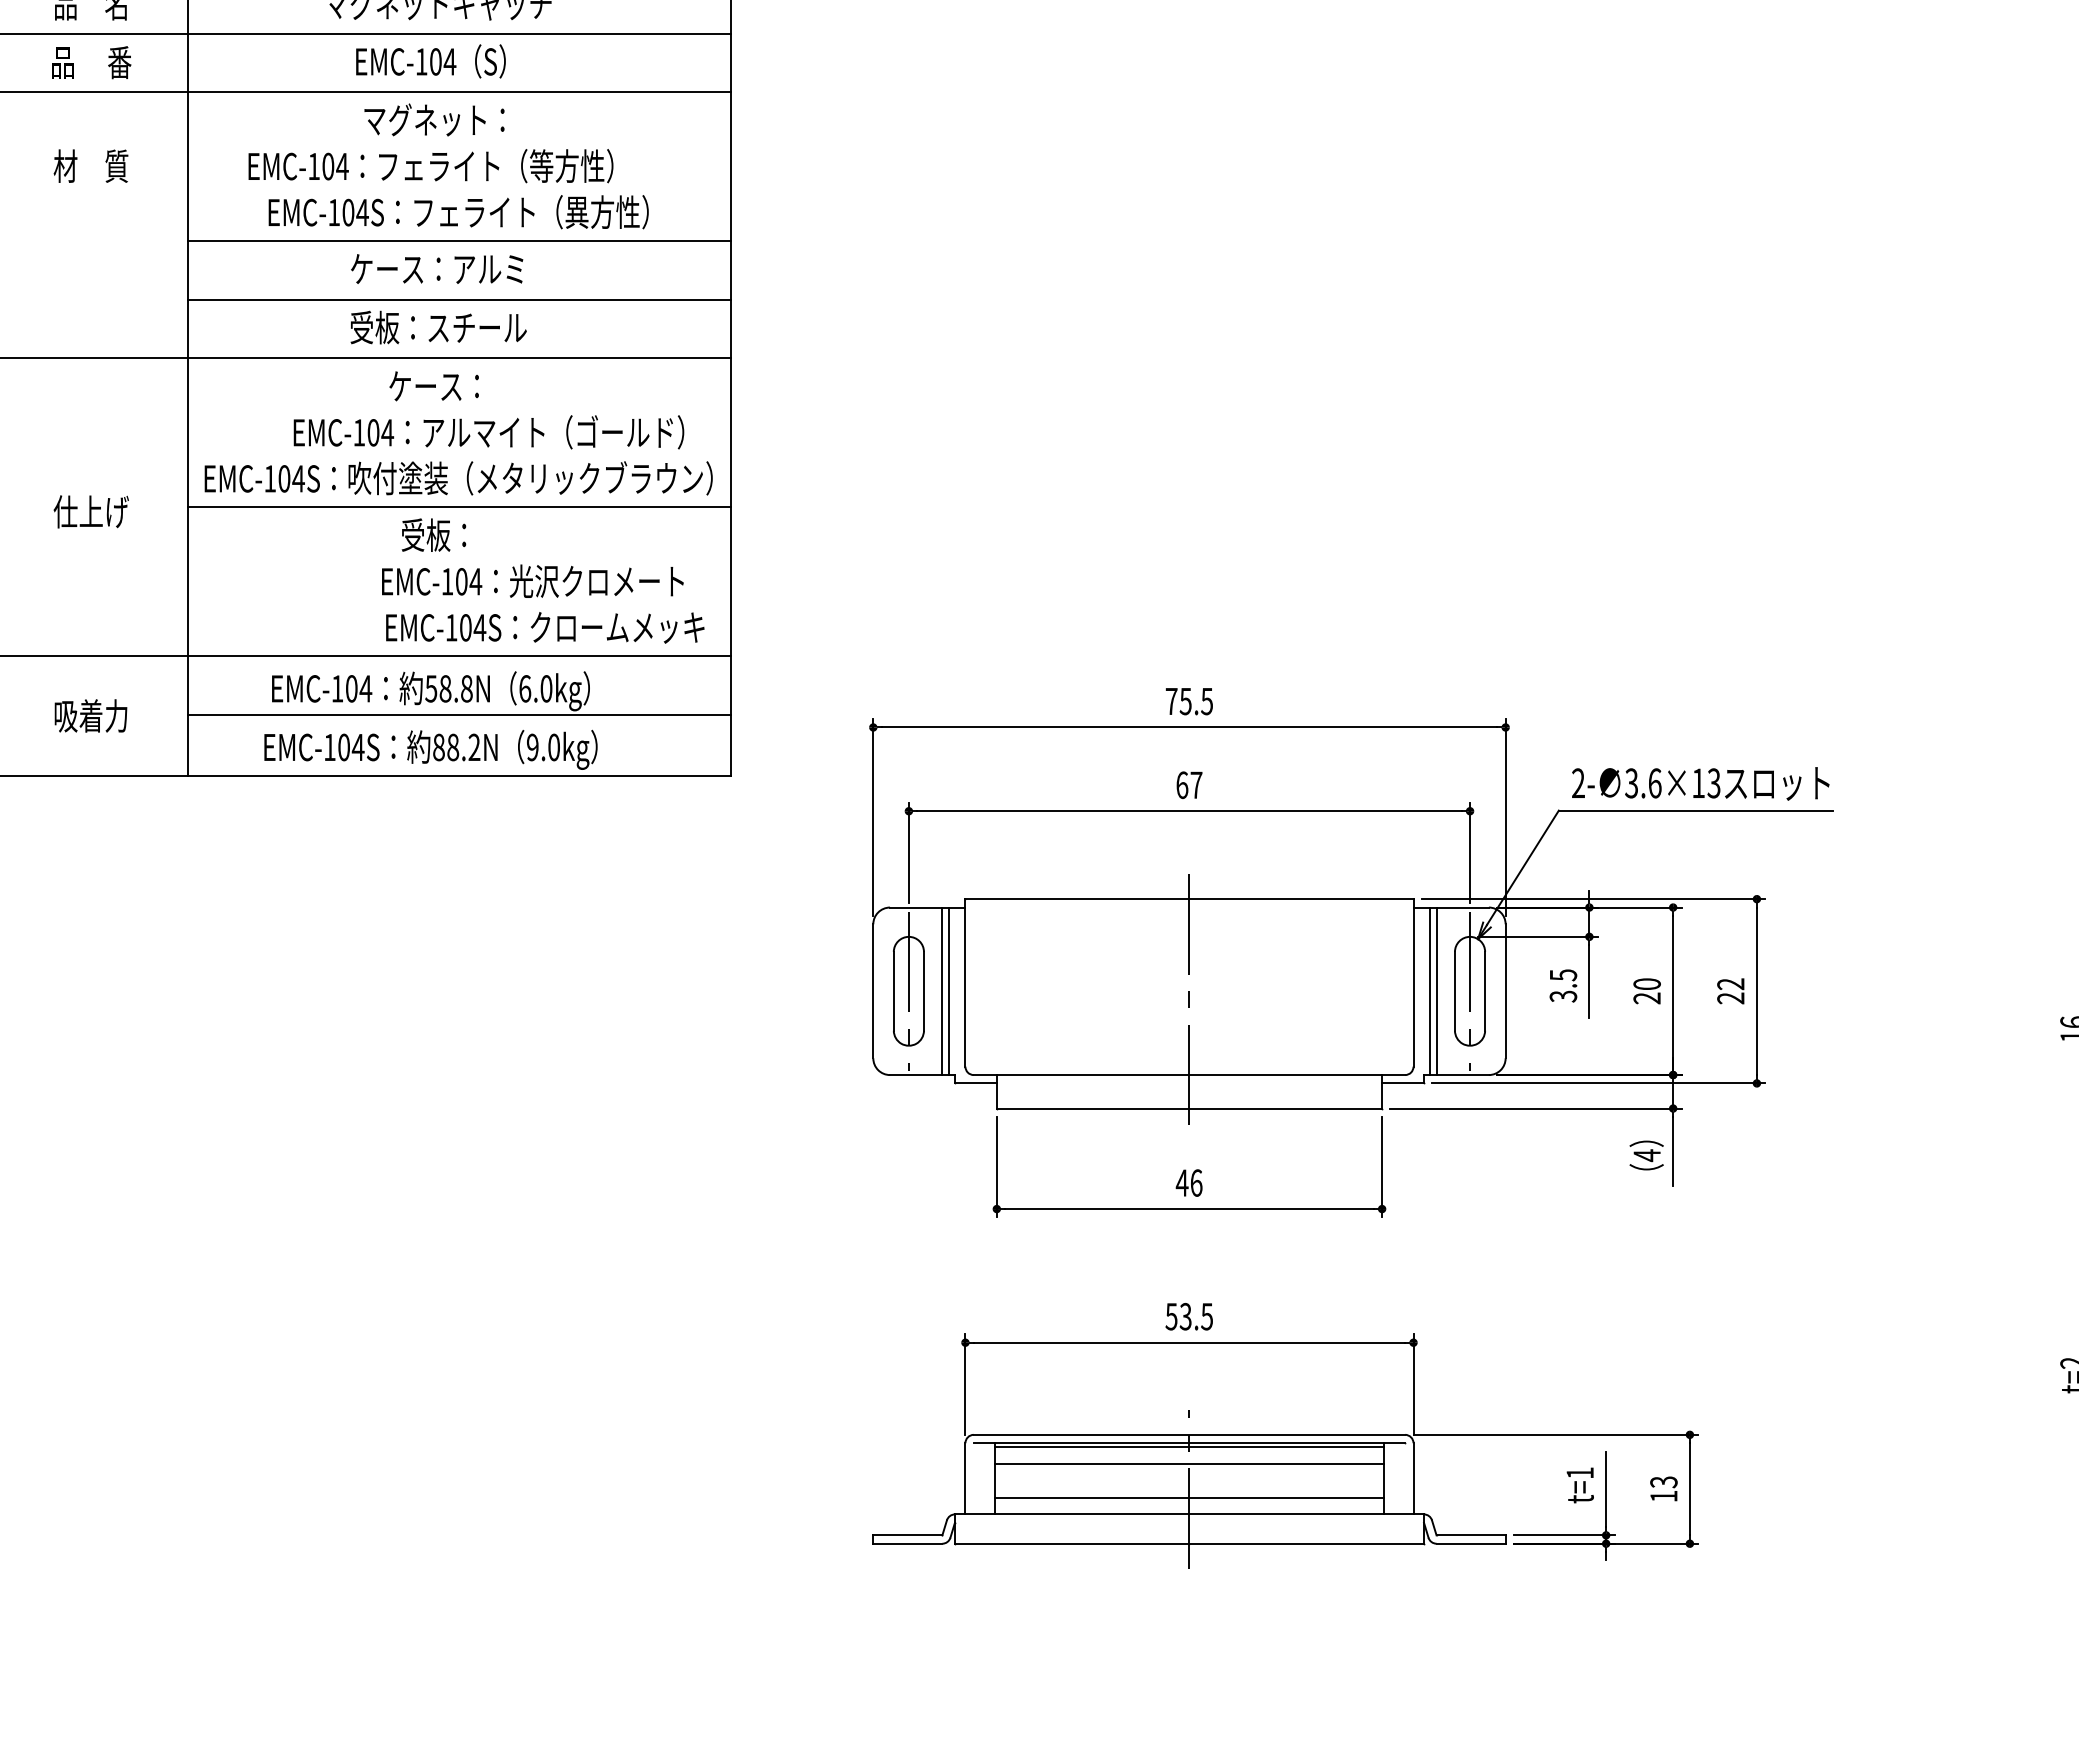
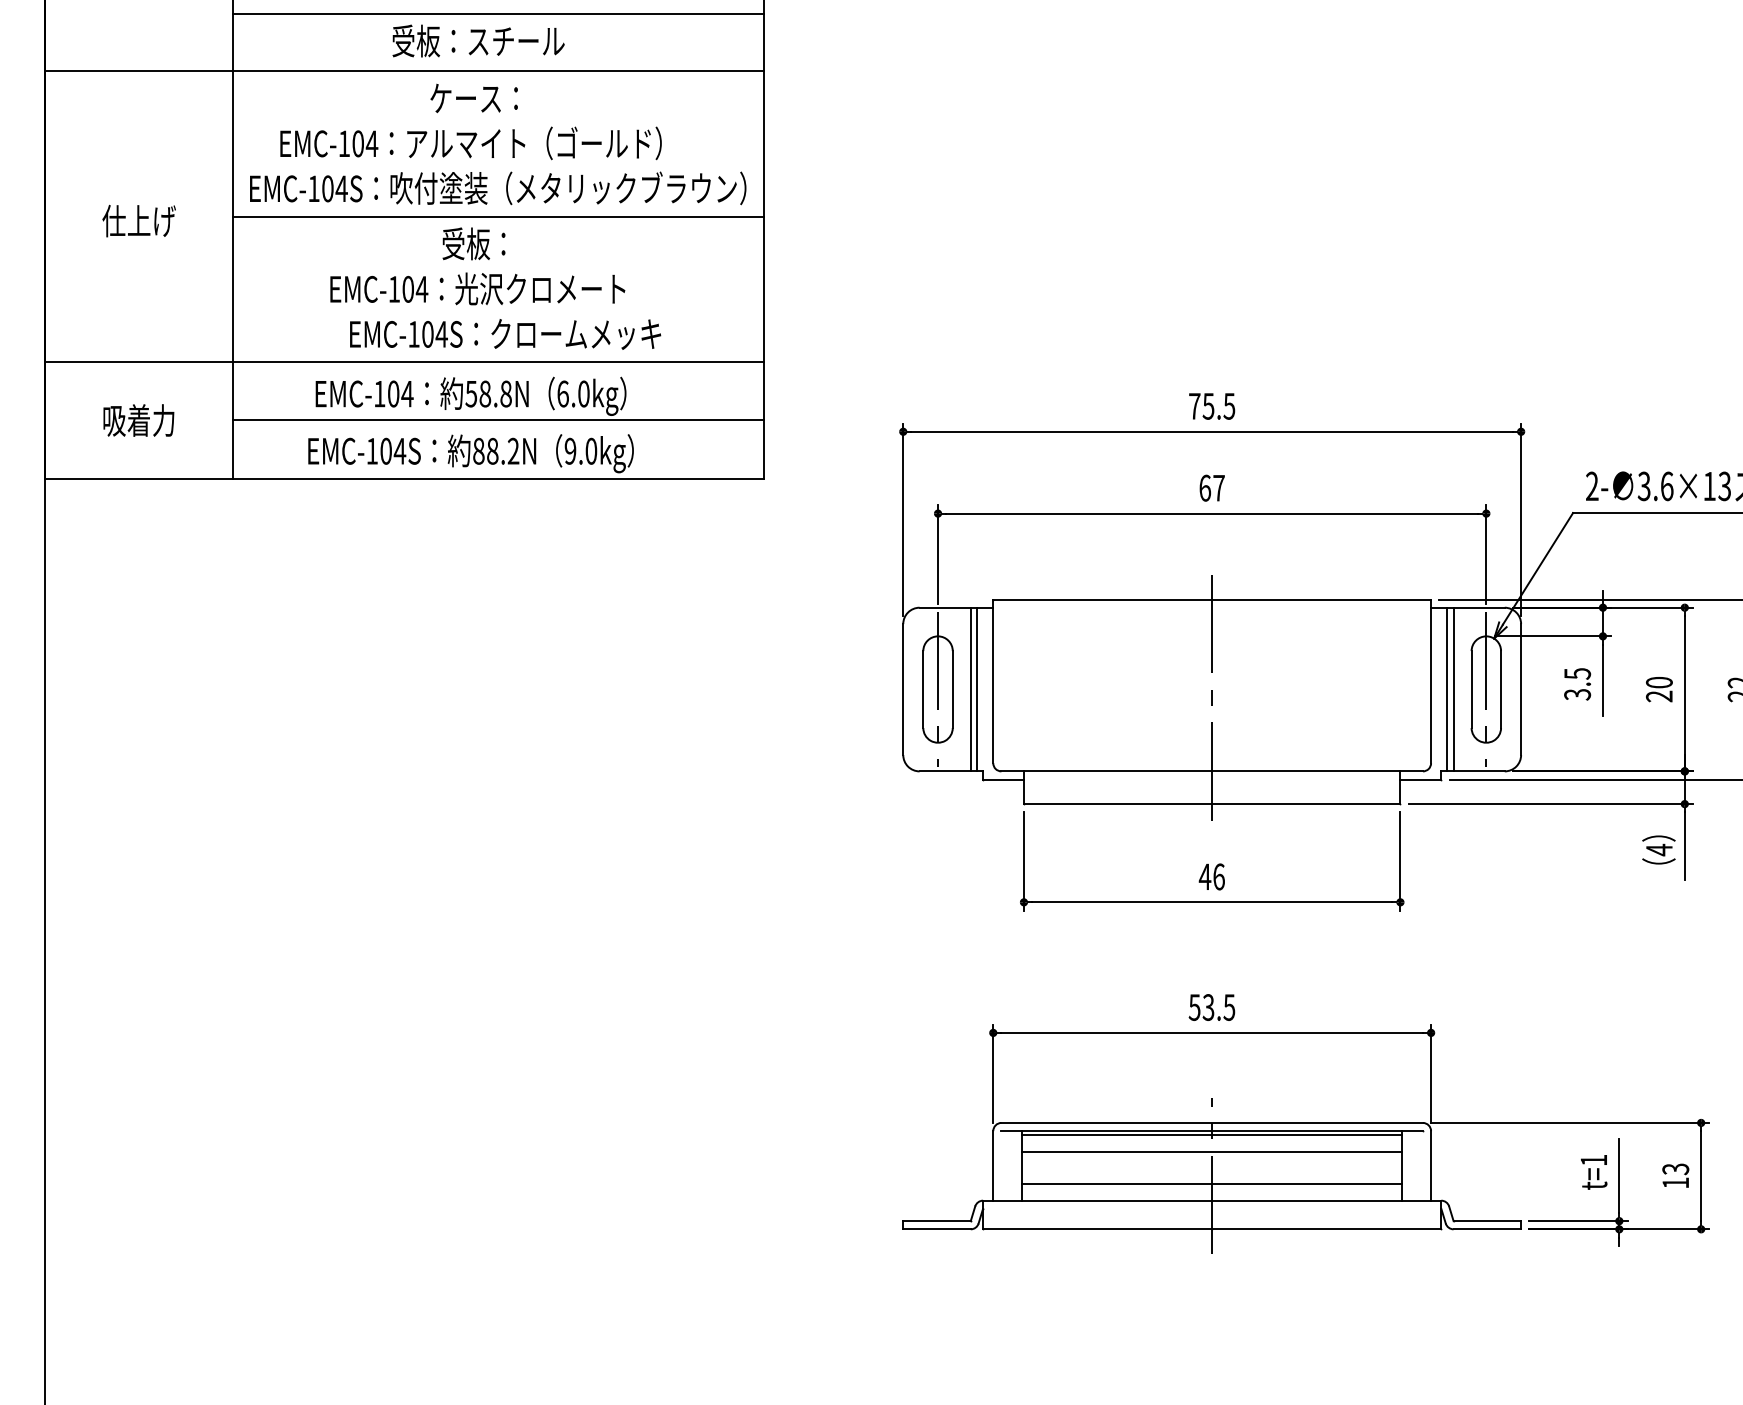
text: (488, 432) -> (470, 143), moved
text: (532, 580) -> (477, 288), moved
text: (545, 627) -> (505, 334), moved

